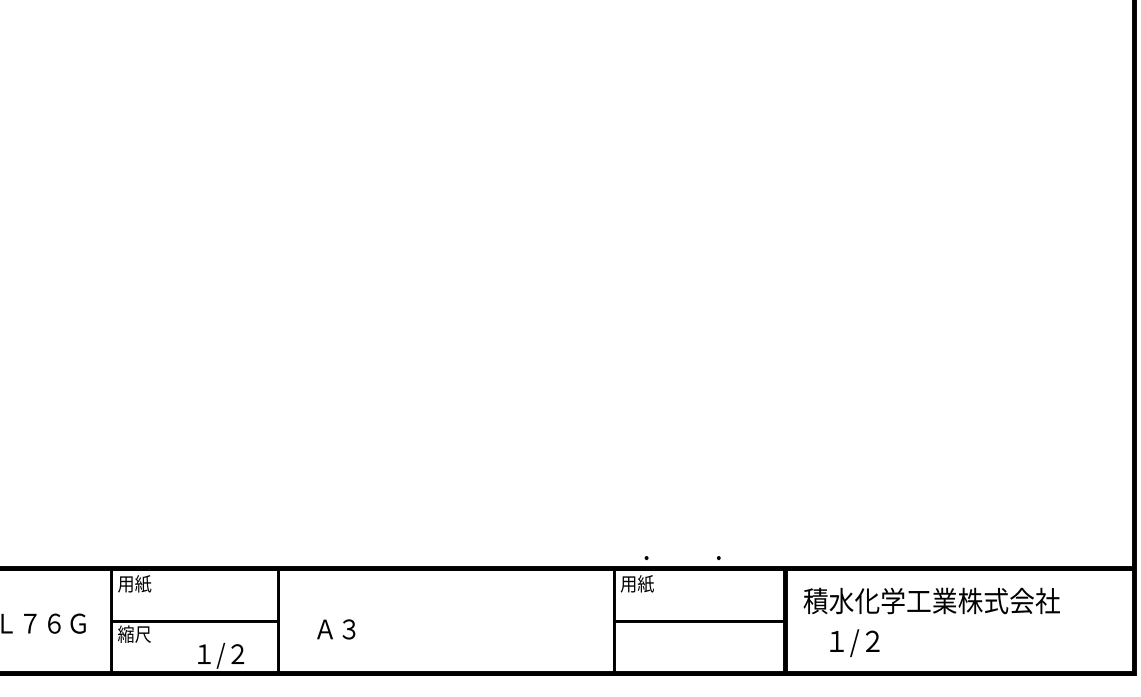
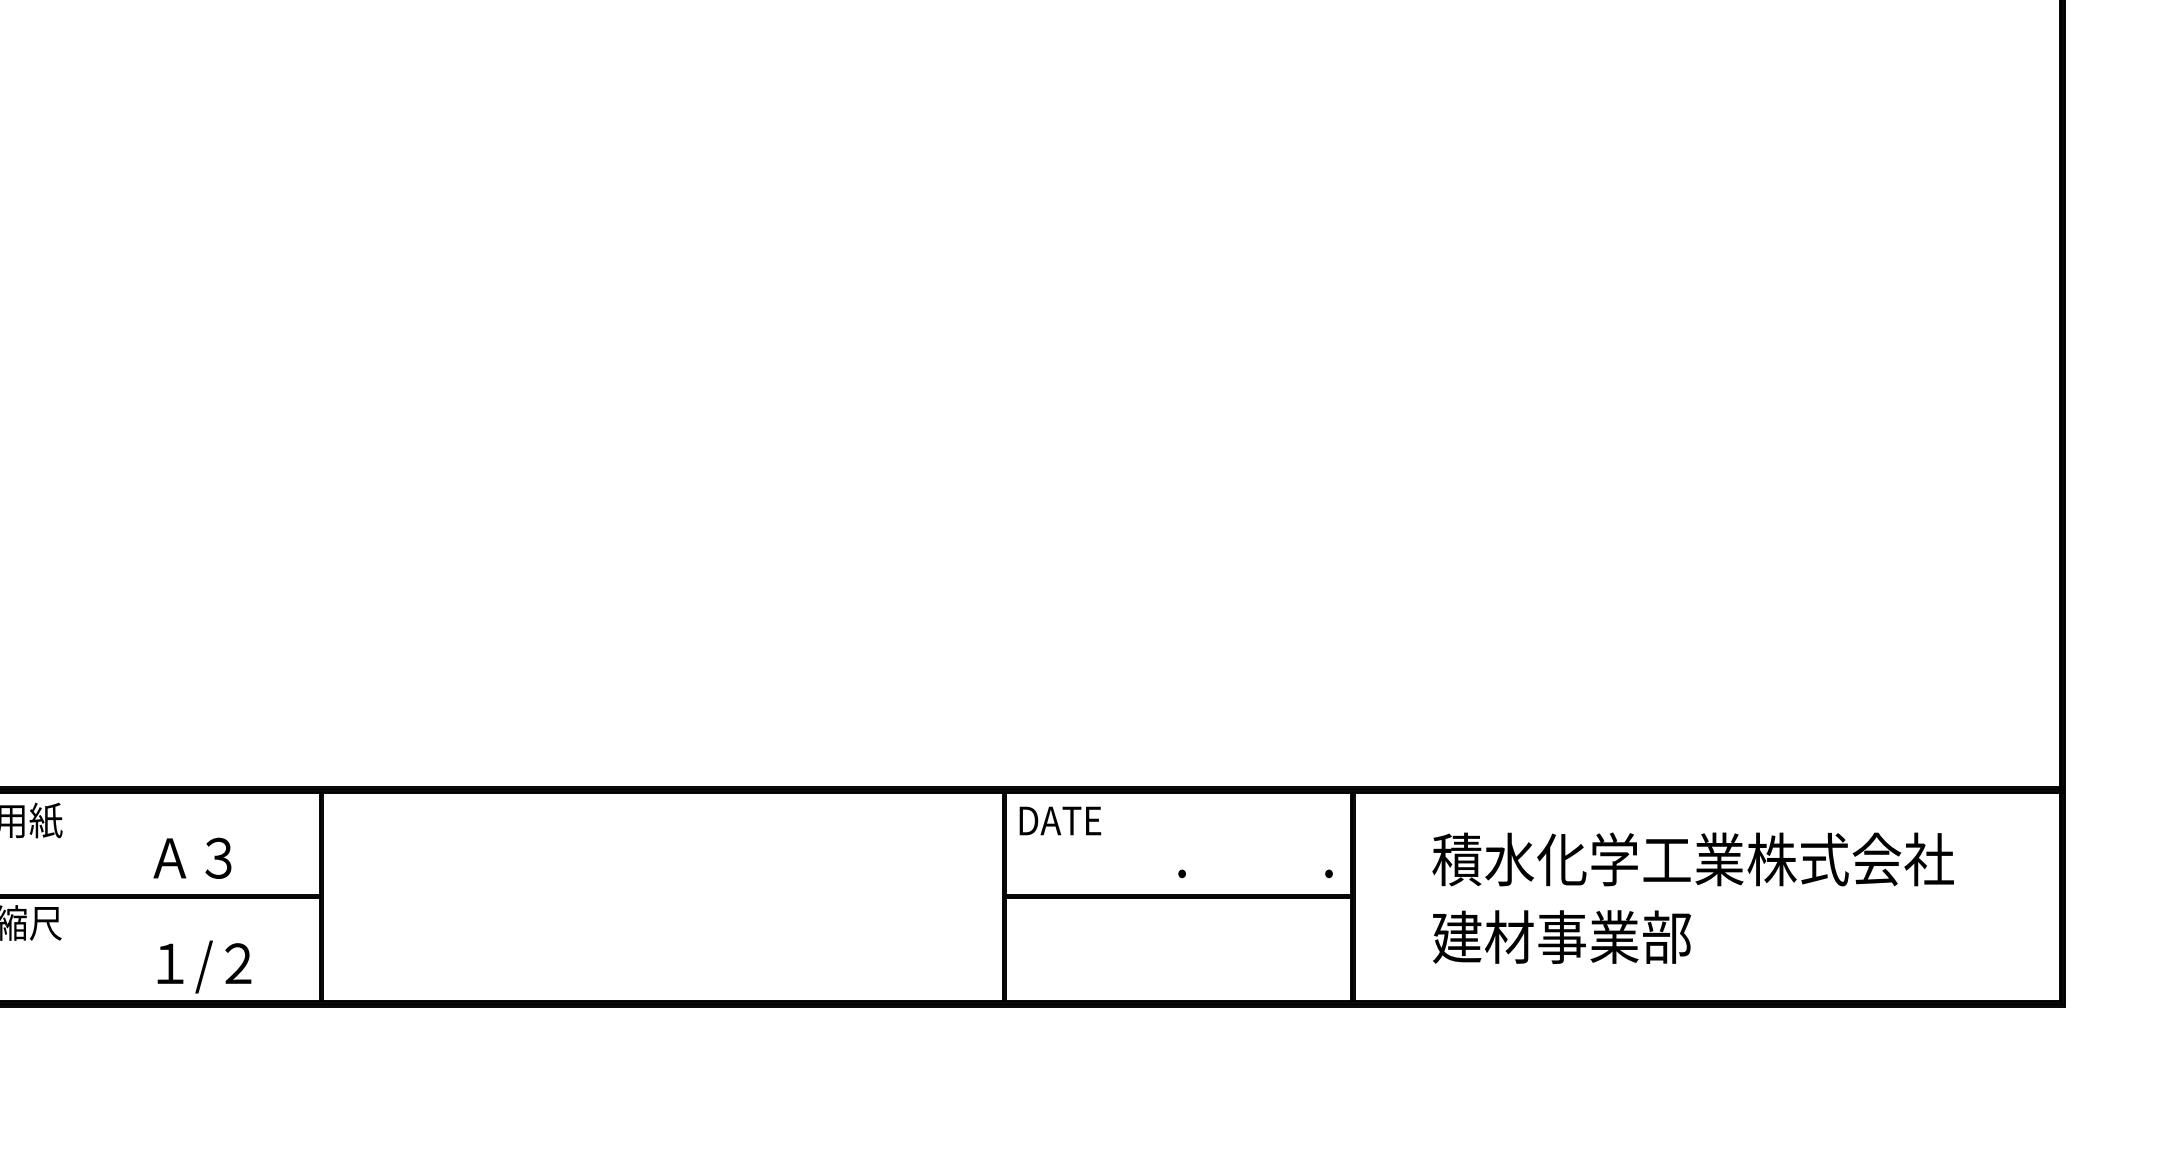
text: (682, 558) -> (1255, 874), moved
text: (640, 583) -> (1057, 819), 用紙 -> DATE
text: (931, 600) -> (1692, 858), moved
text: (336, 629) -> (193, 858), moved
text: (888, 642) -> (1562, 939), １/２ -> 建材事業部

